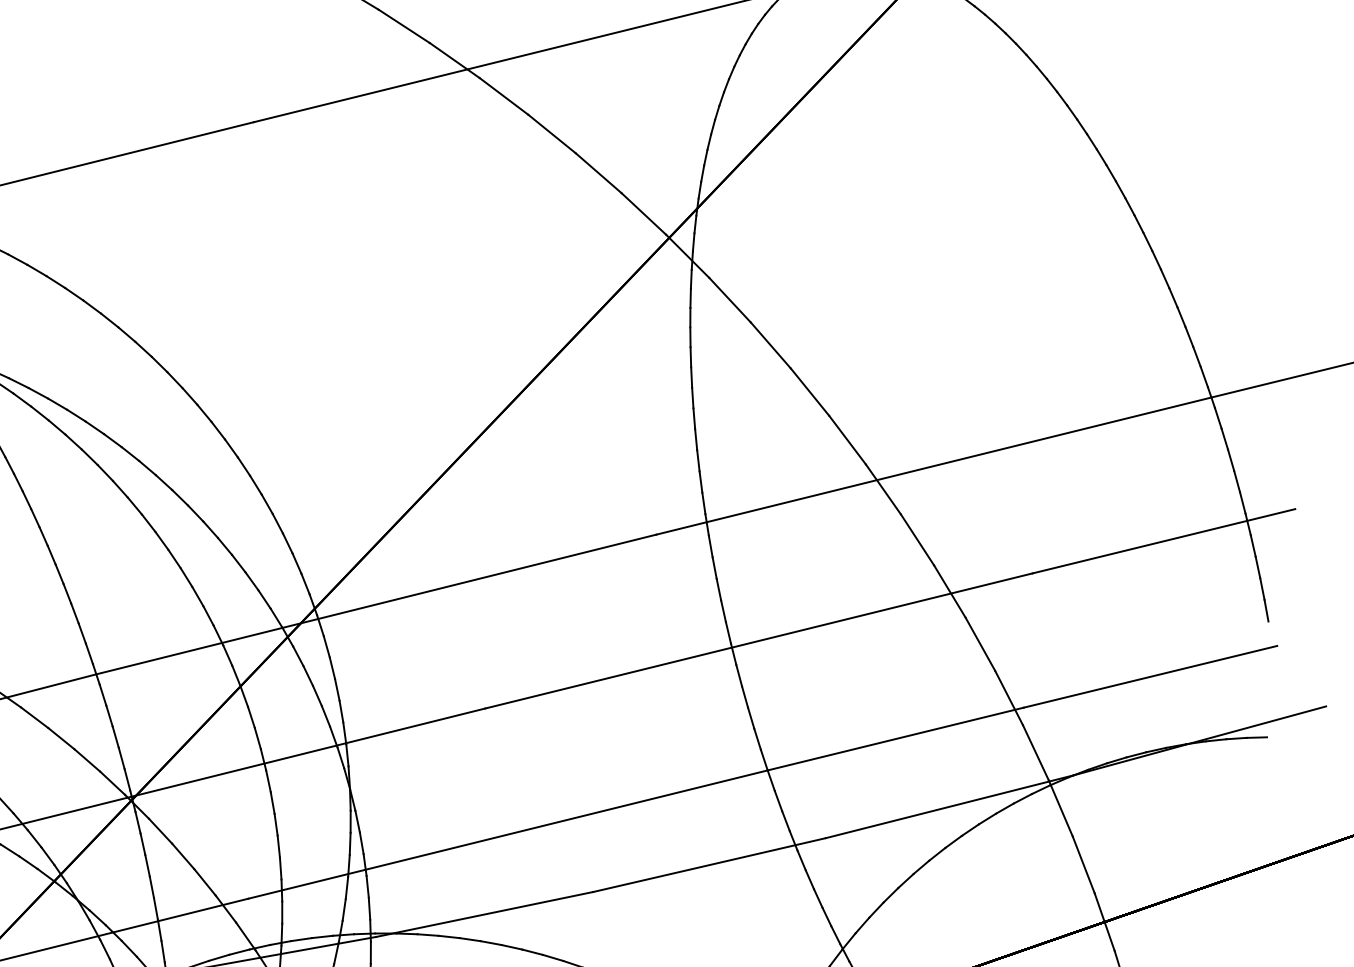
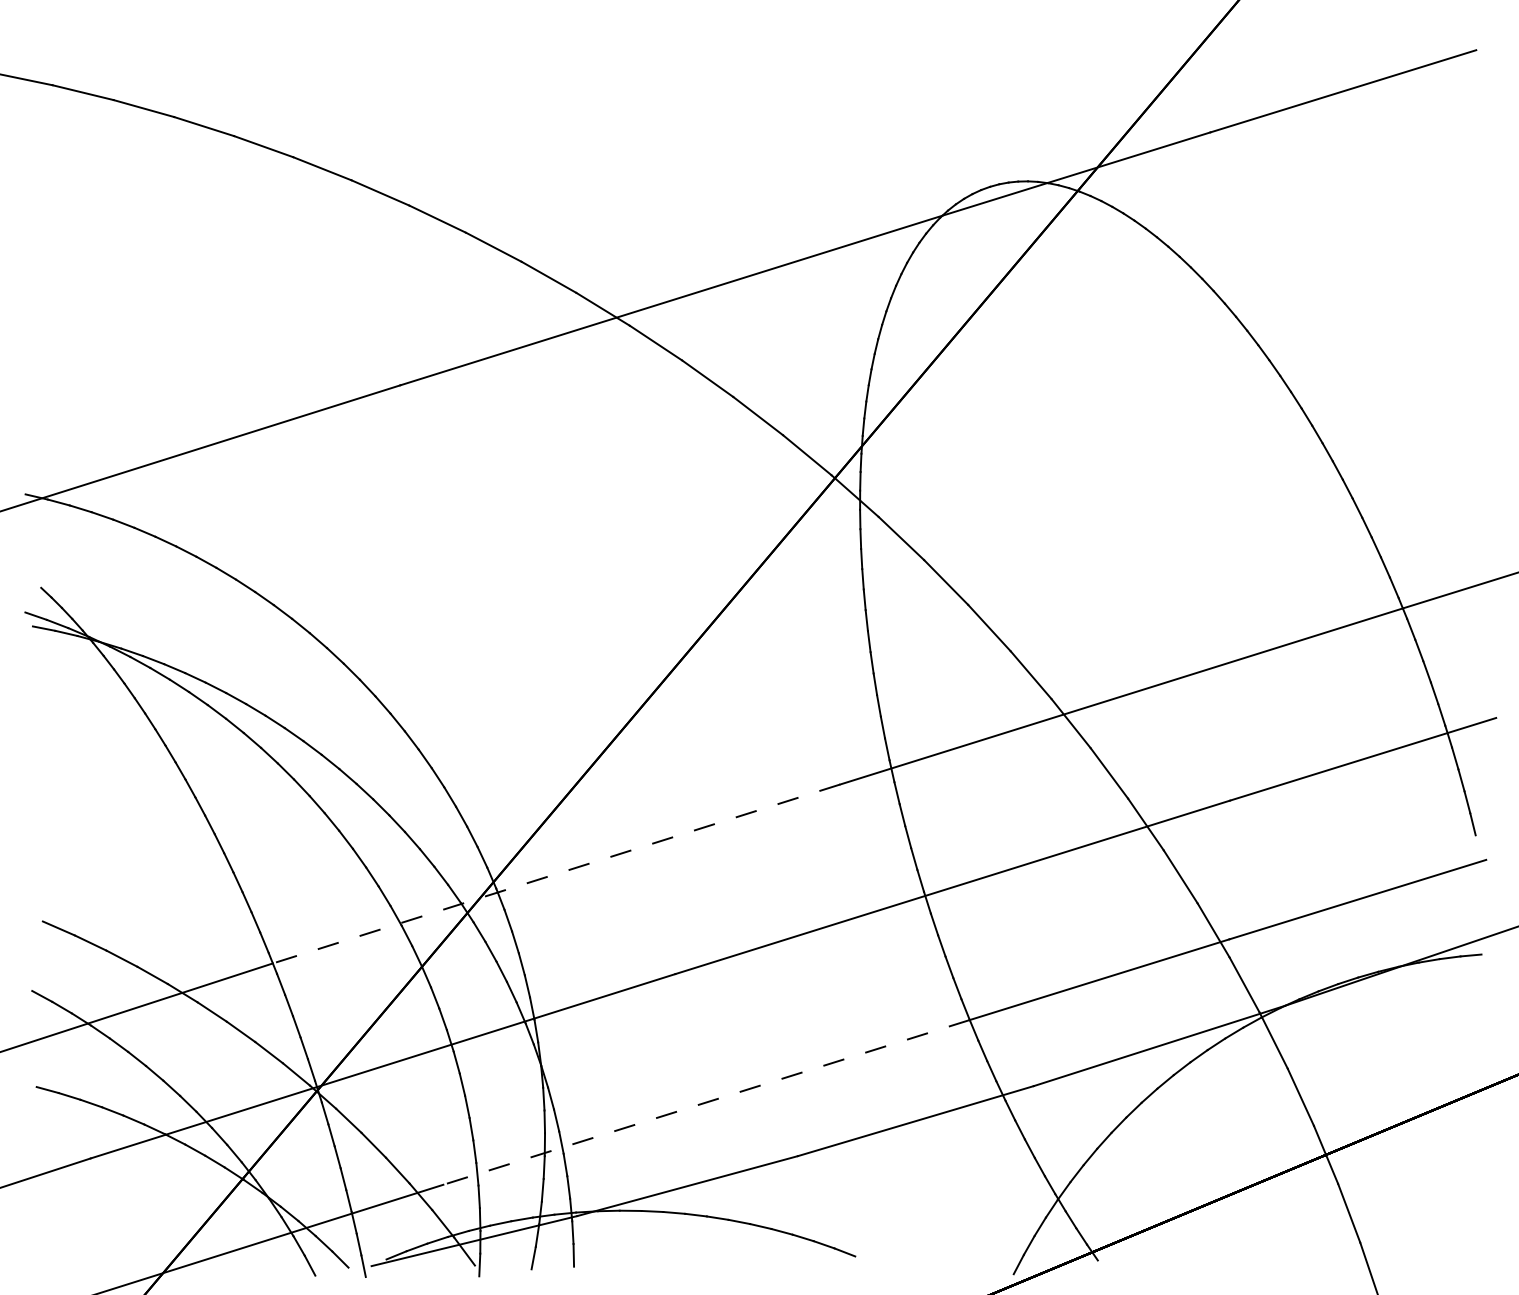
line: (376, 605) -> (556, 874), solid -> dashed
line: (507, 834) -> (706, 1102), solid -> dashed

